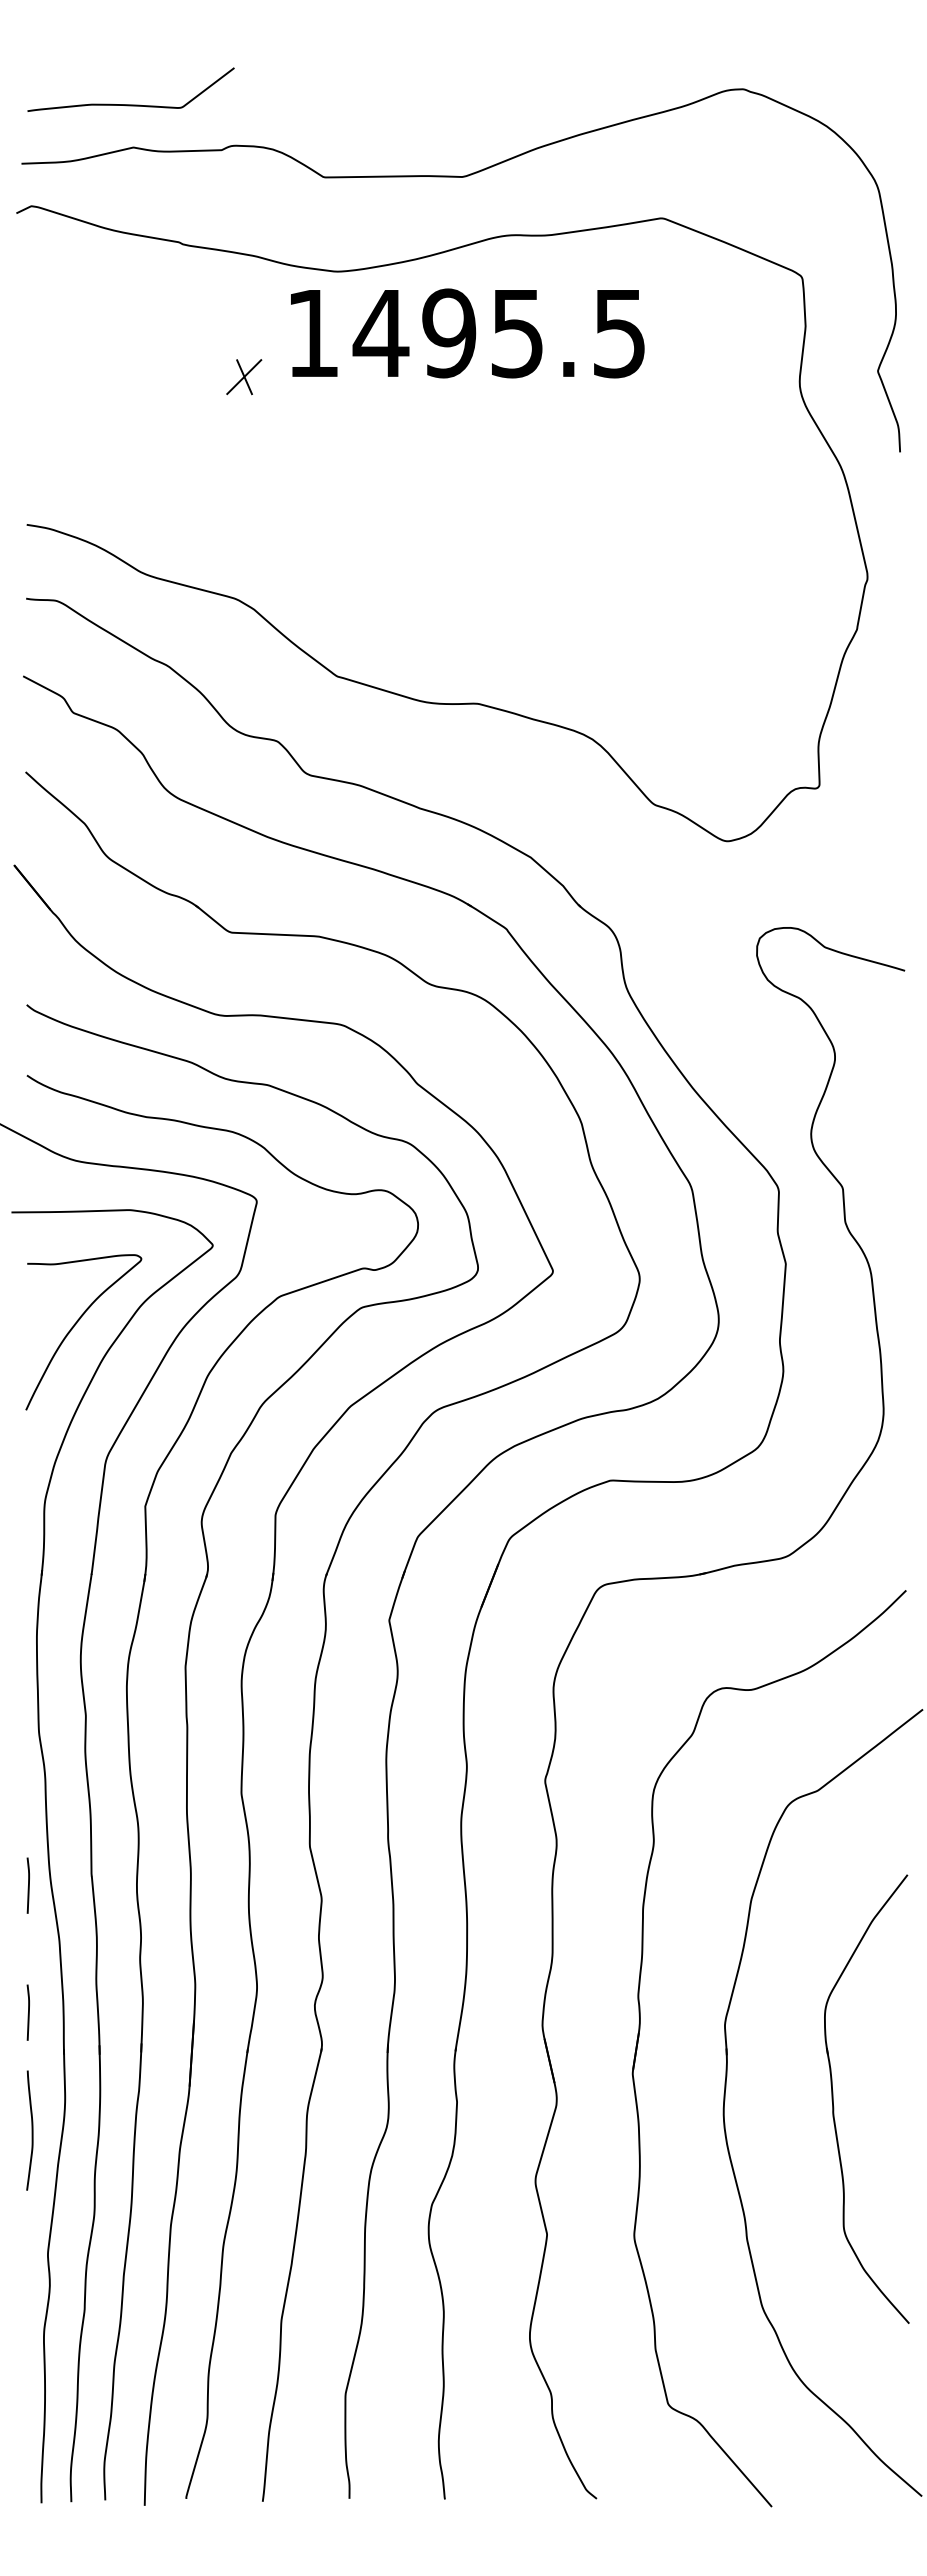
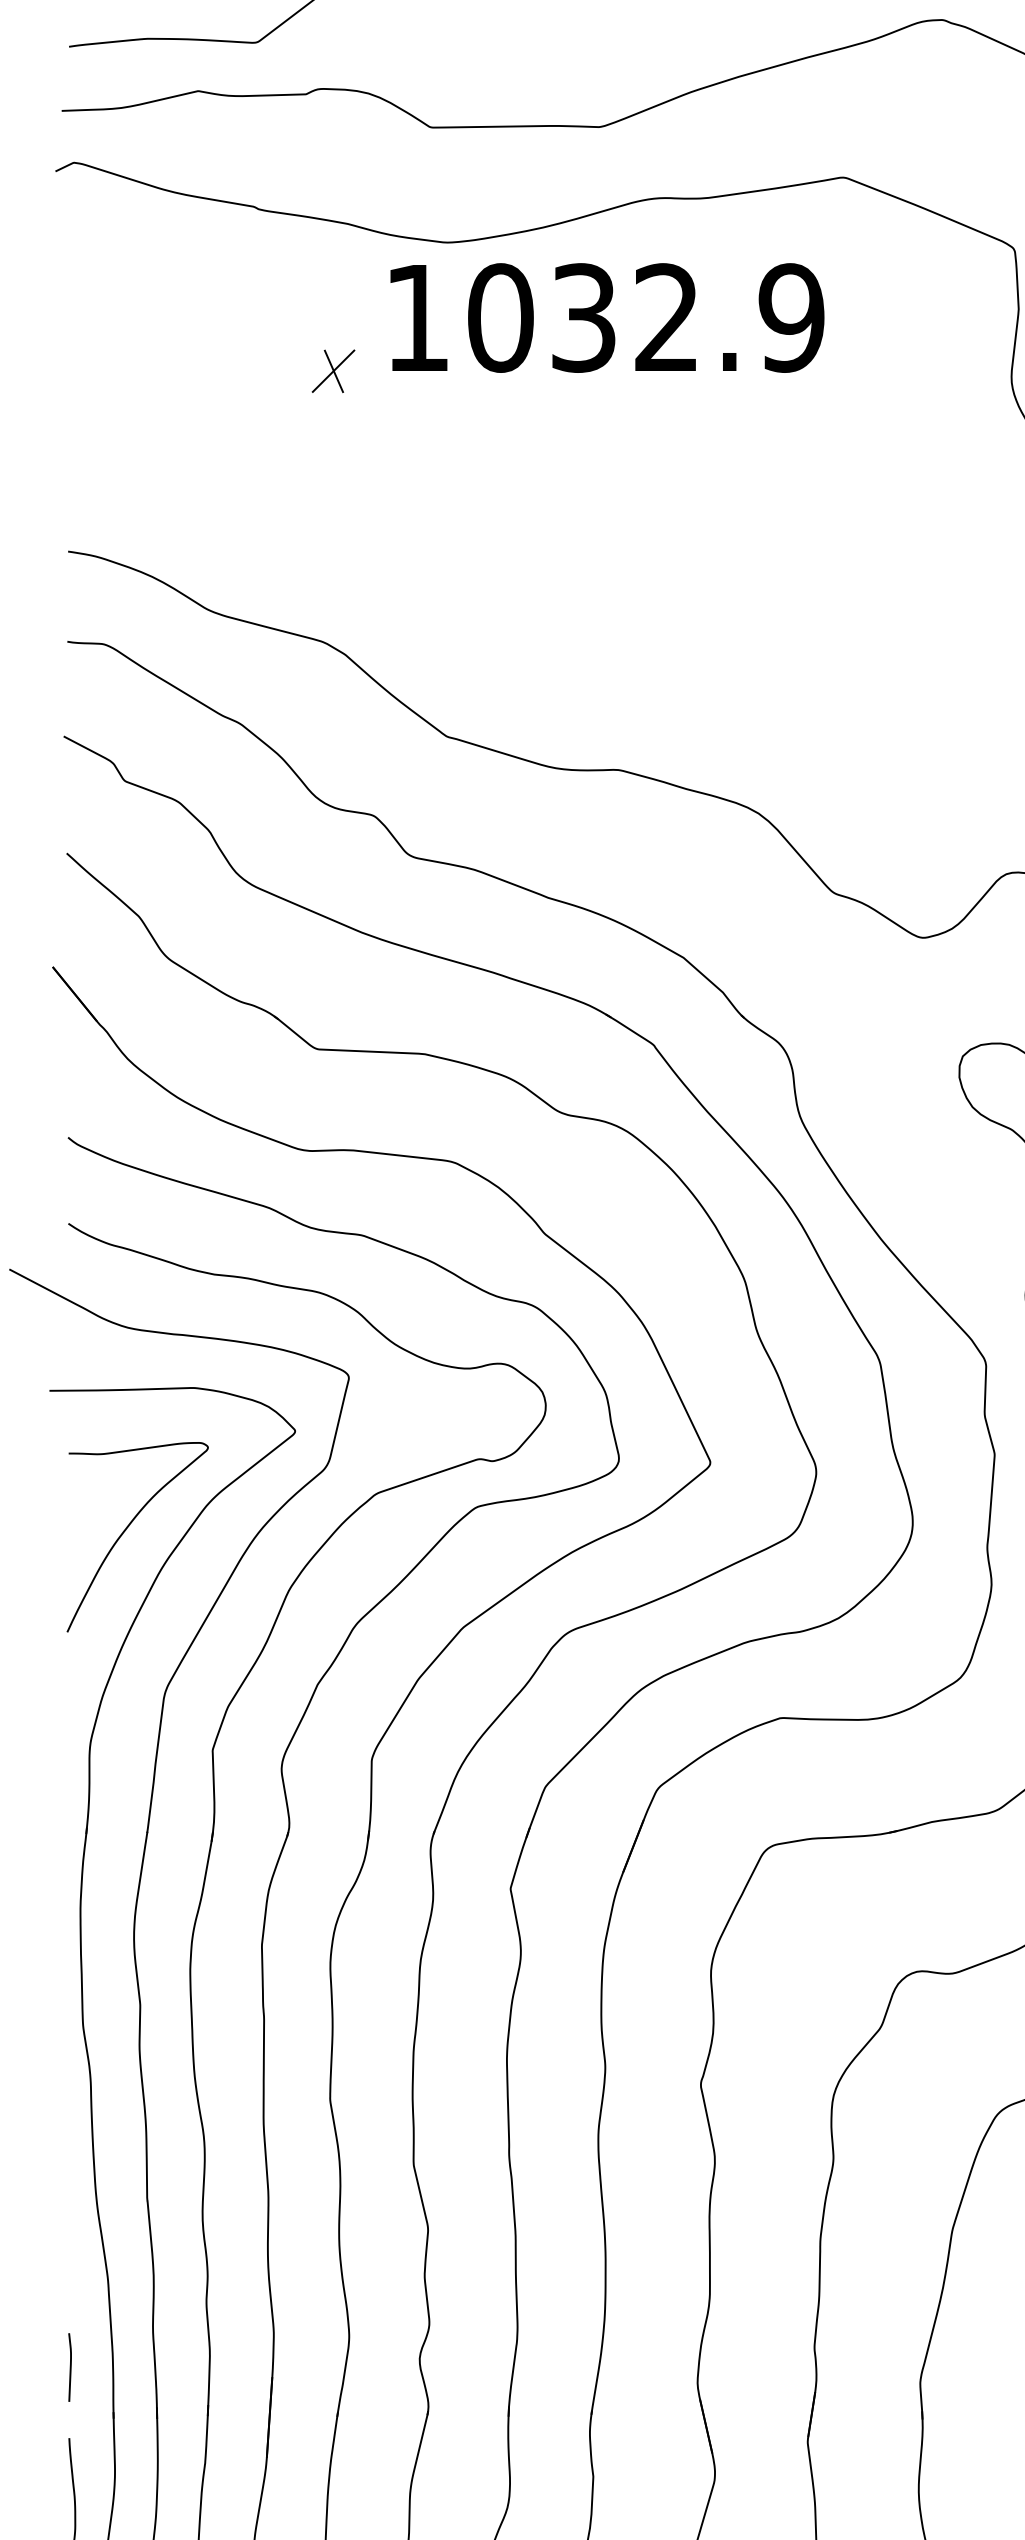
text: (499, 333) -> (645, 318), 1495.5 -> 1032.9
curve: (28, 1885) -> (70, 2212), removed

